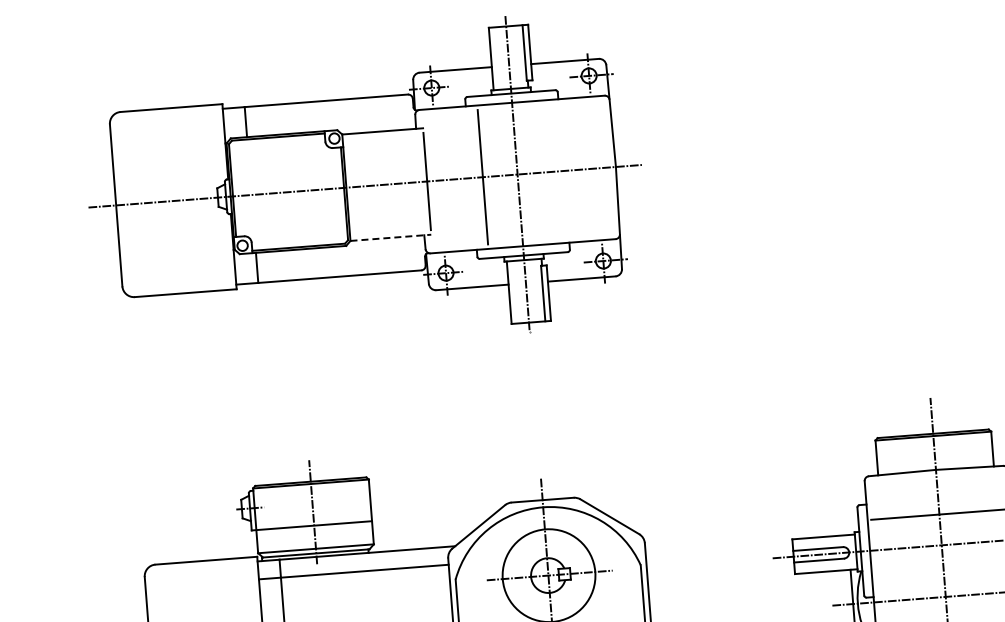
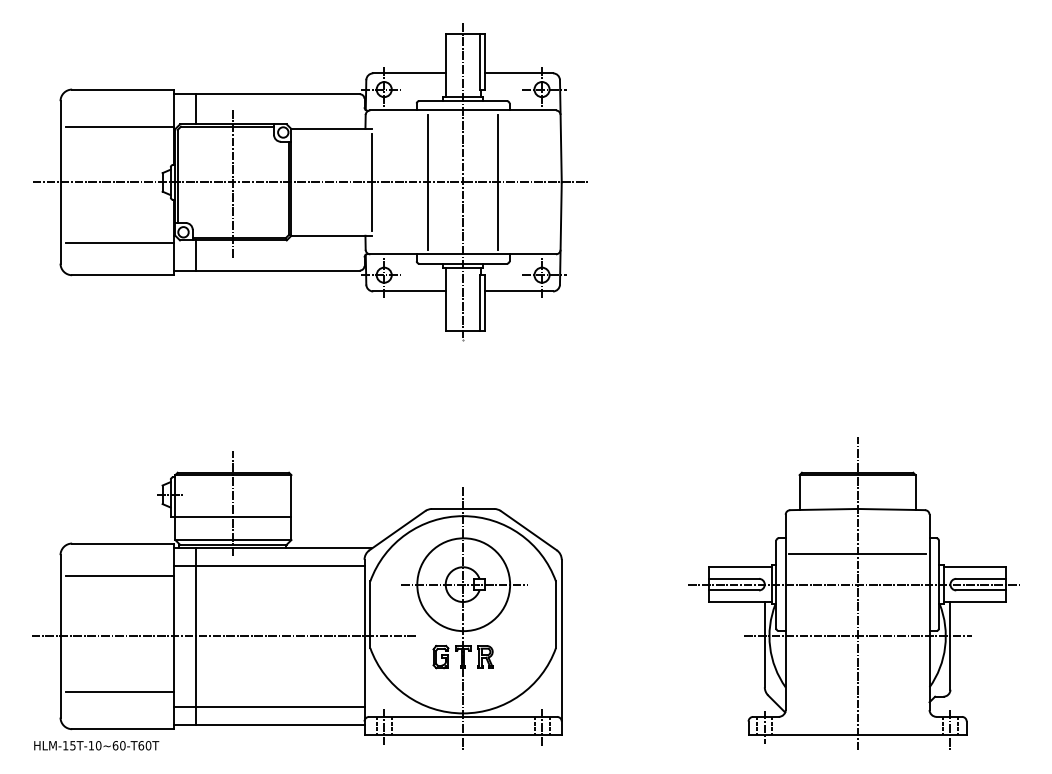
line: (171, 145) -> (120, 126), added
line: (551, 172) -> (497, 182), added
line: (288, 192) -> (233, 182), added
line: (390, 237) -> (331, 235), dashed -> solid
line: (180, 260) -> (120, 242), added
line: (206, 593) -> (120, 576), added

